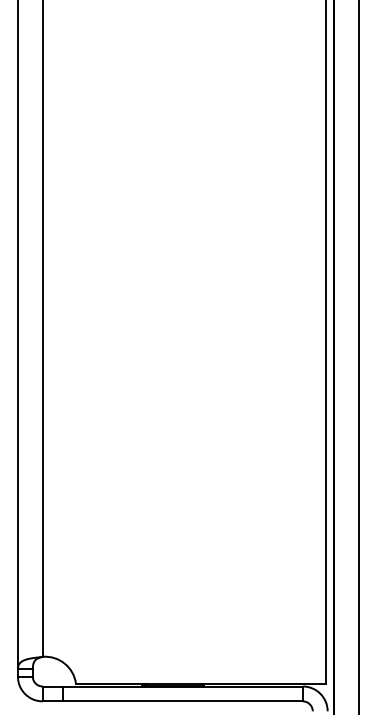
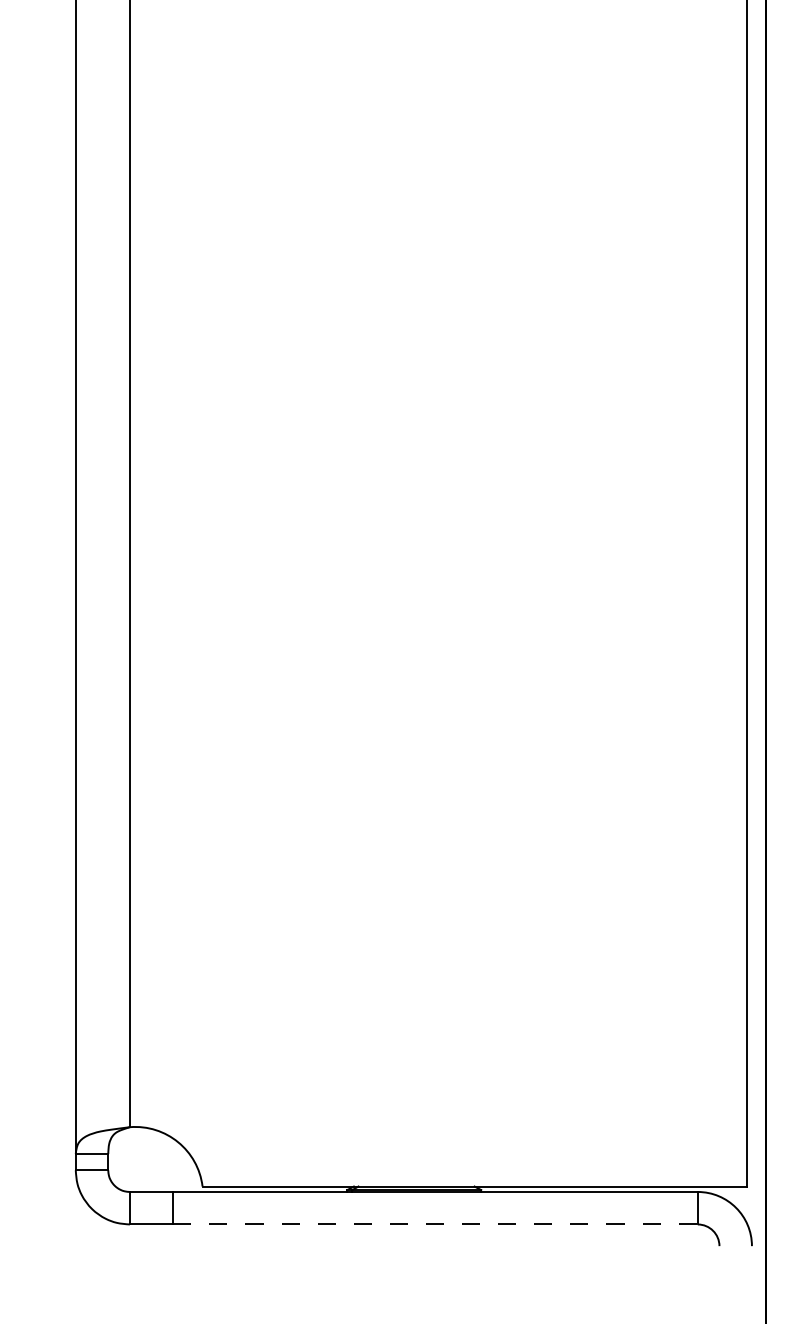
line: (183, 701) -> (437, 1224), solid -> dashed

